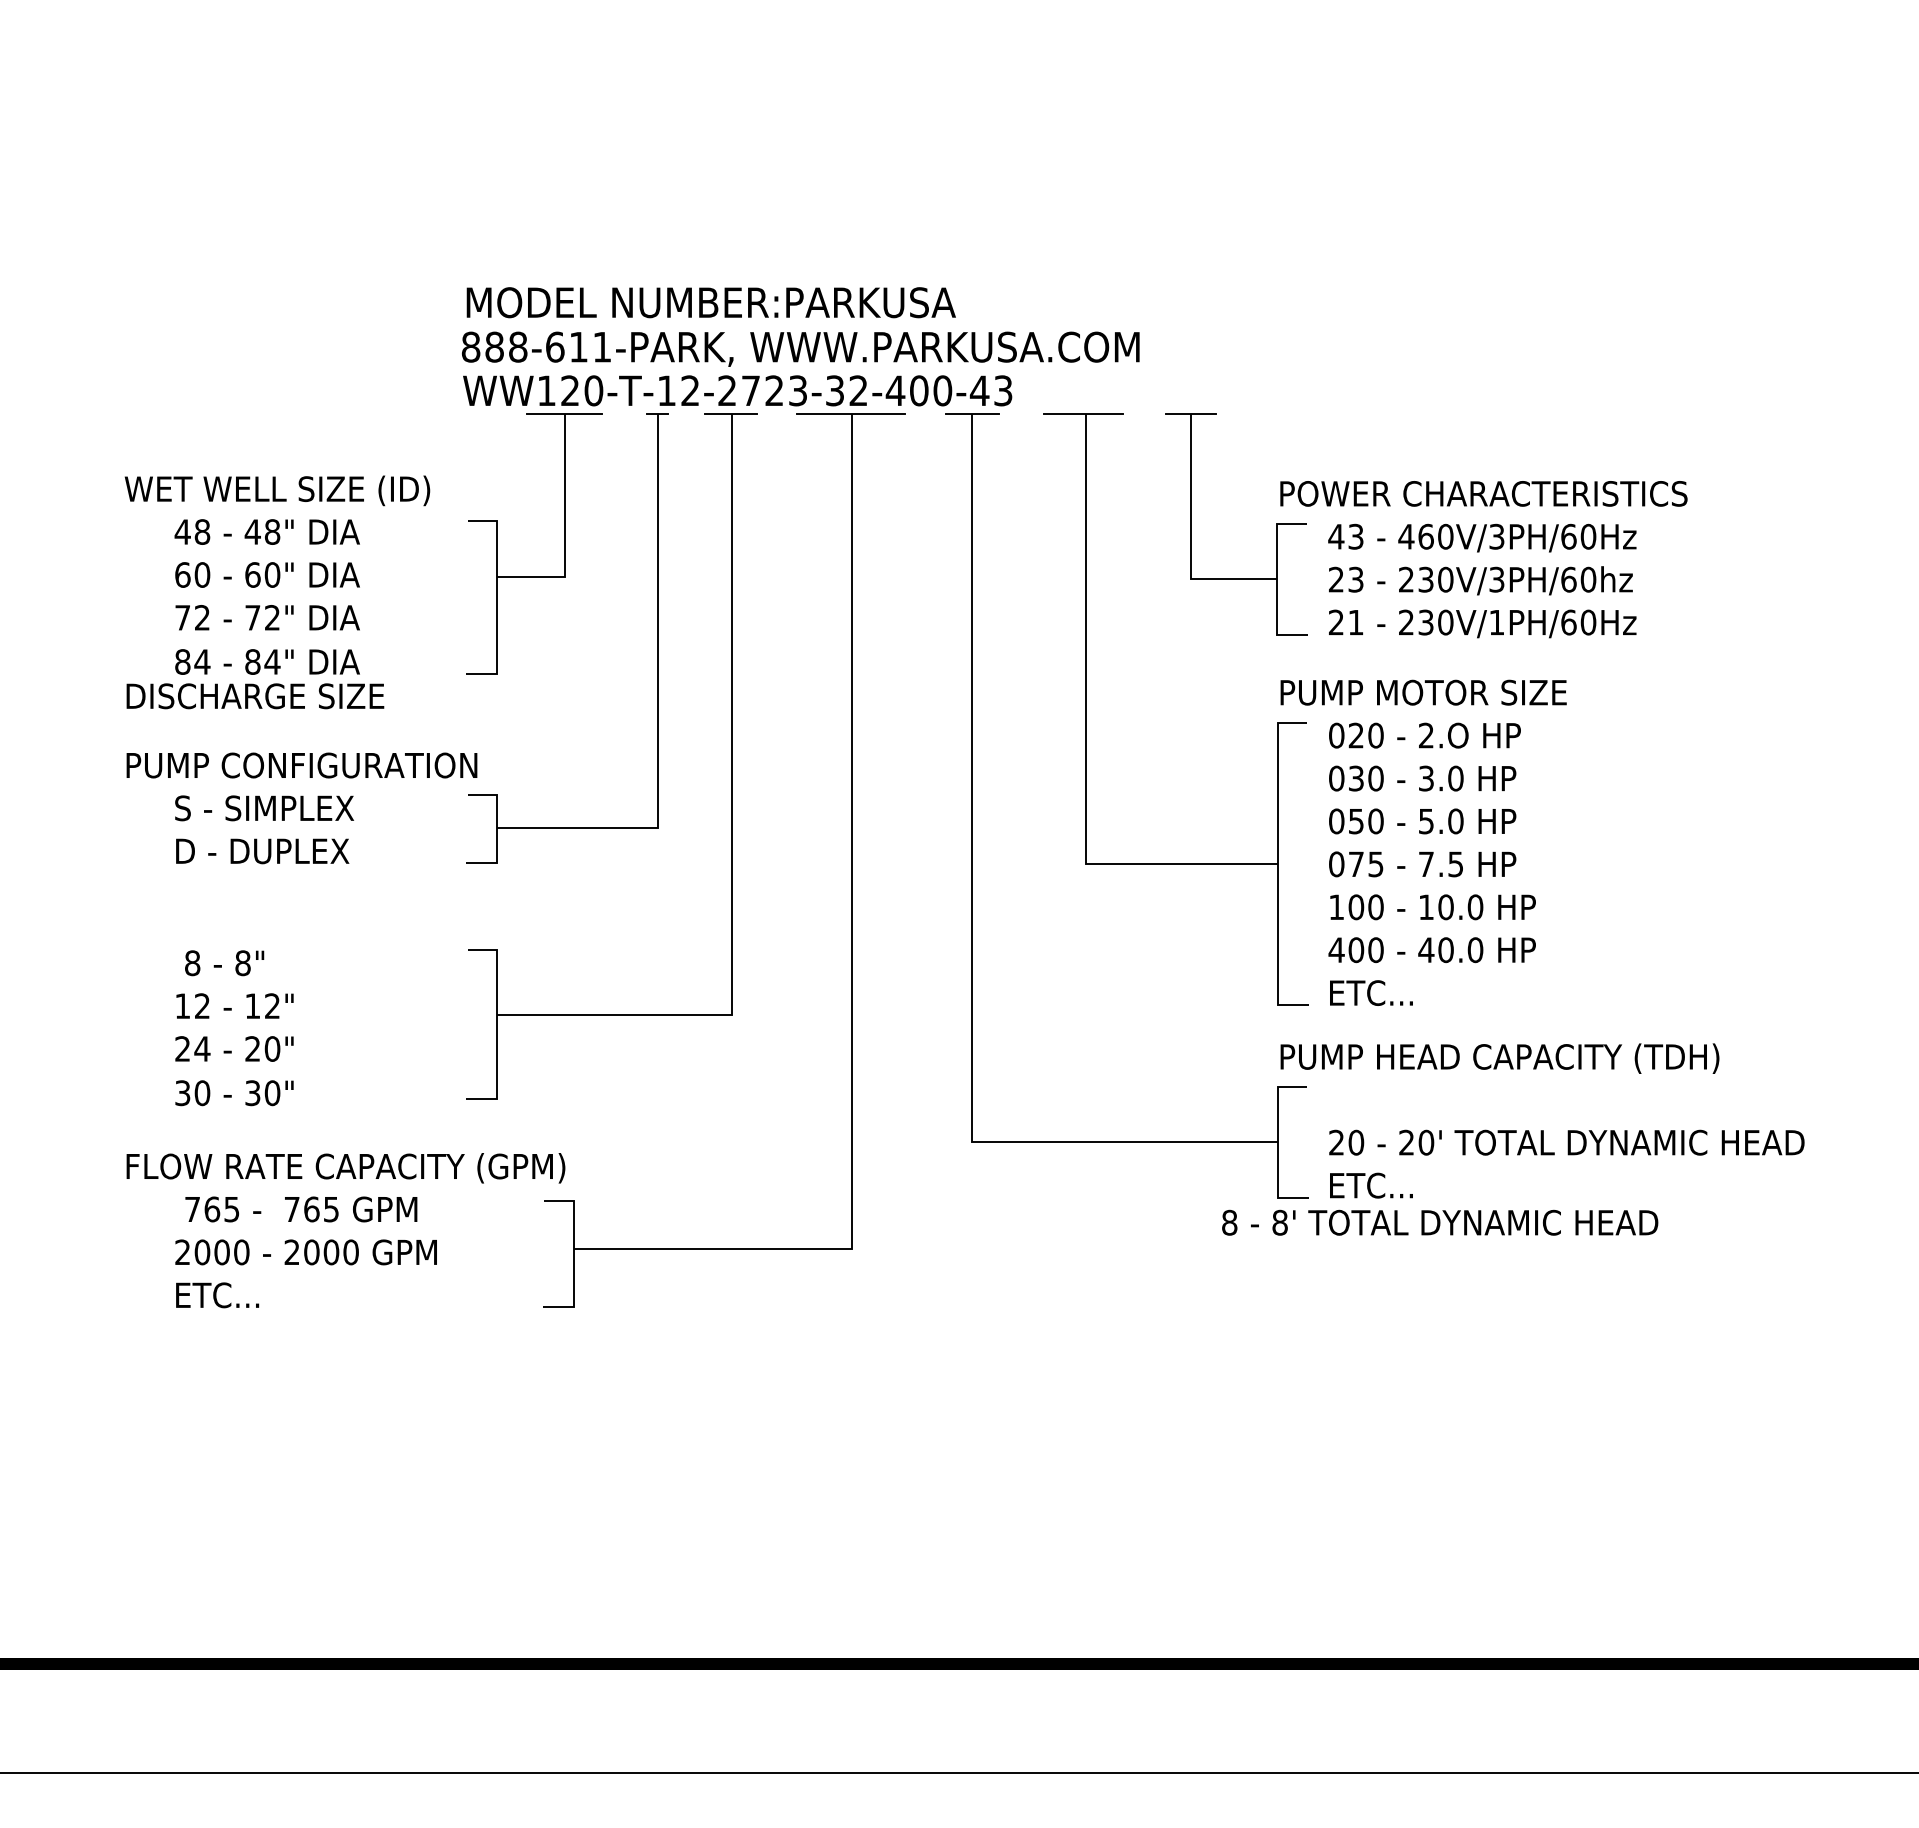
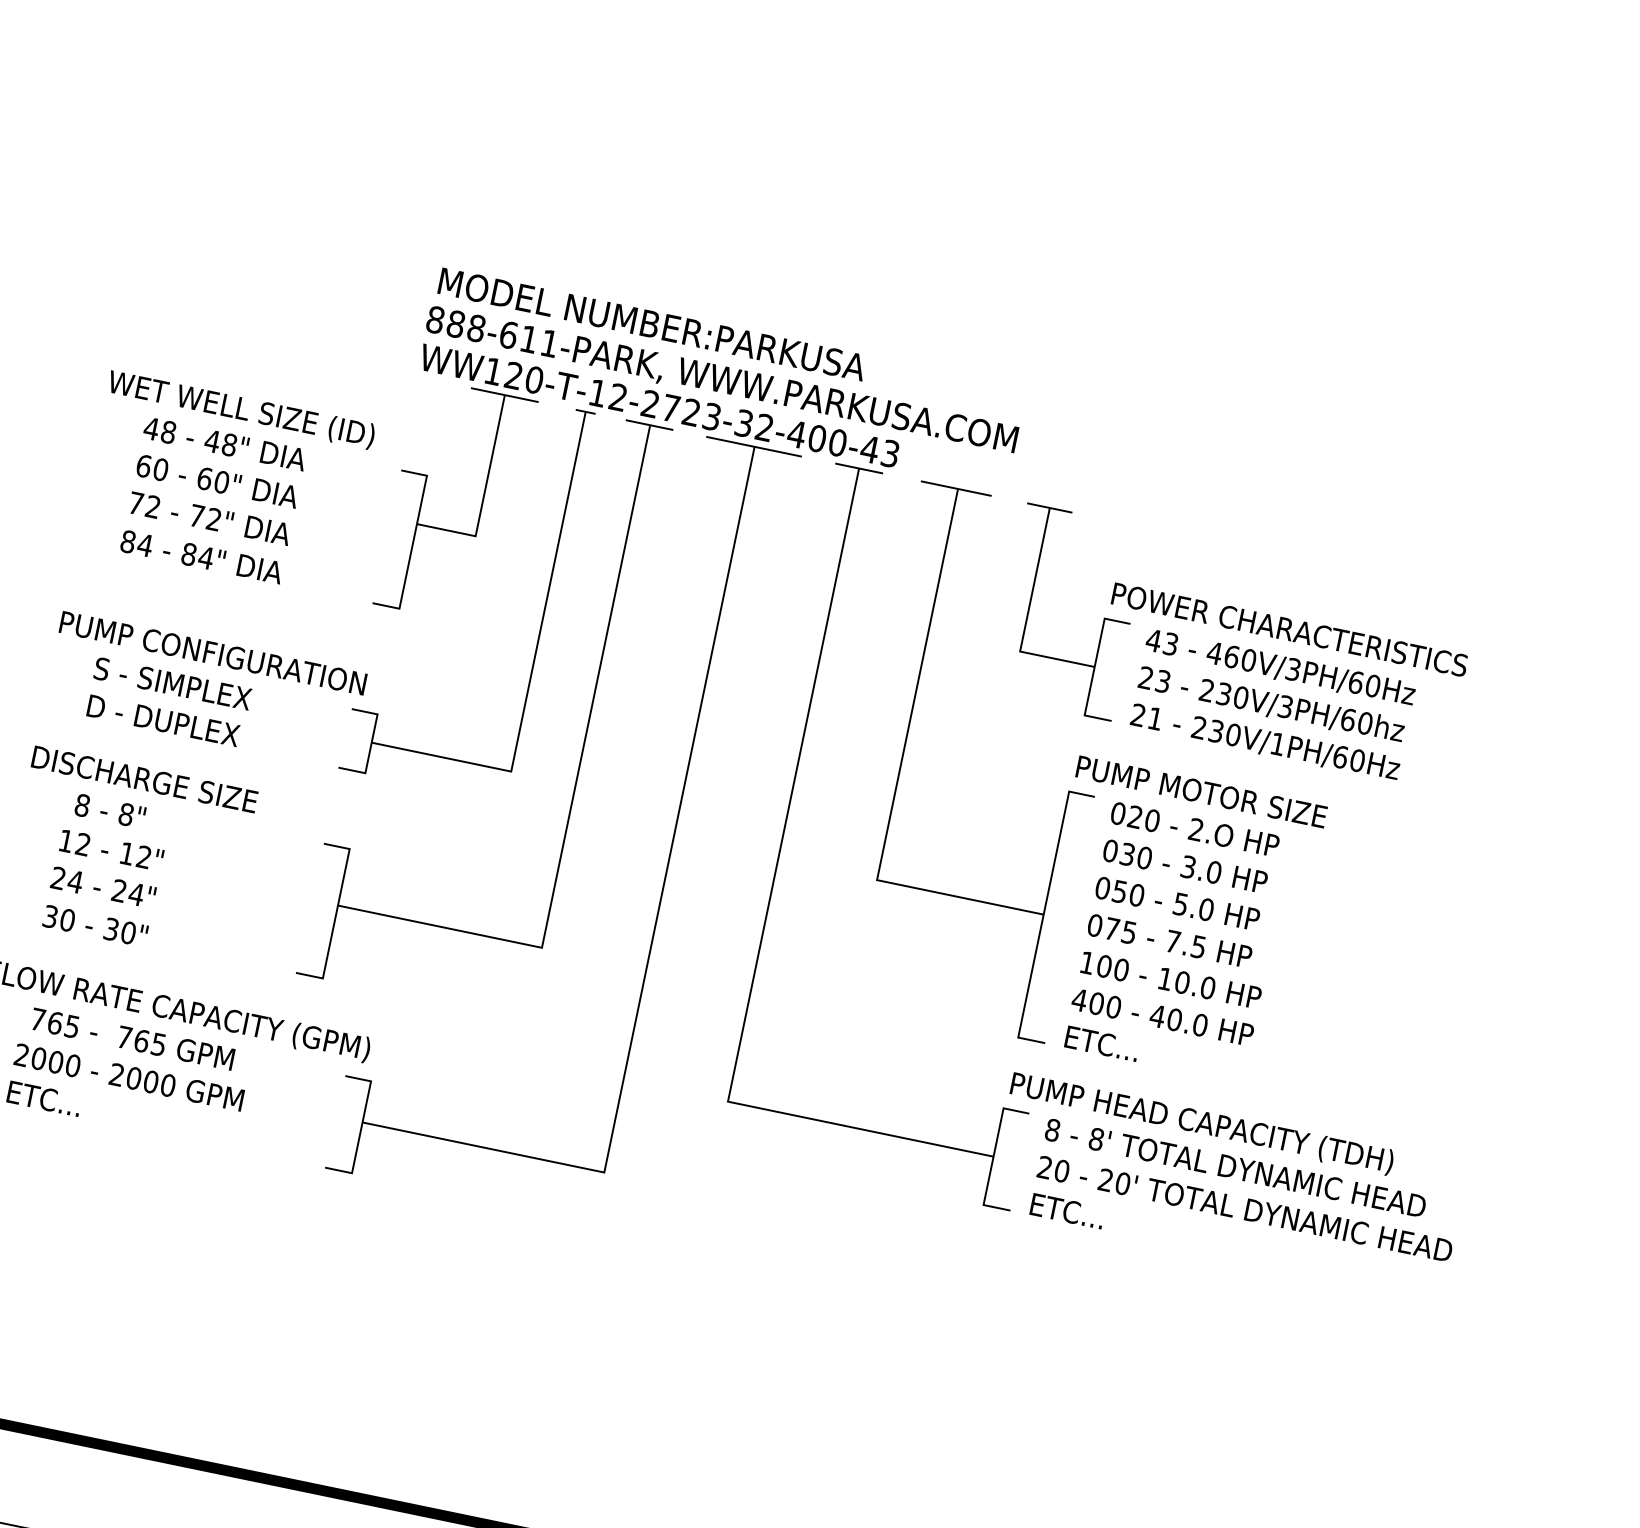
text: (255, 696) -> (144, 779), moved
text: (272, 1048) -> (136, 894), 20" -> 24"
text: (1440, 1222) -> (1236, 1168), moved

